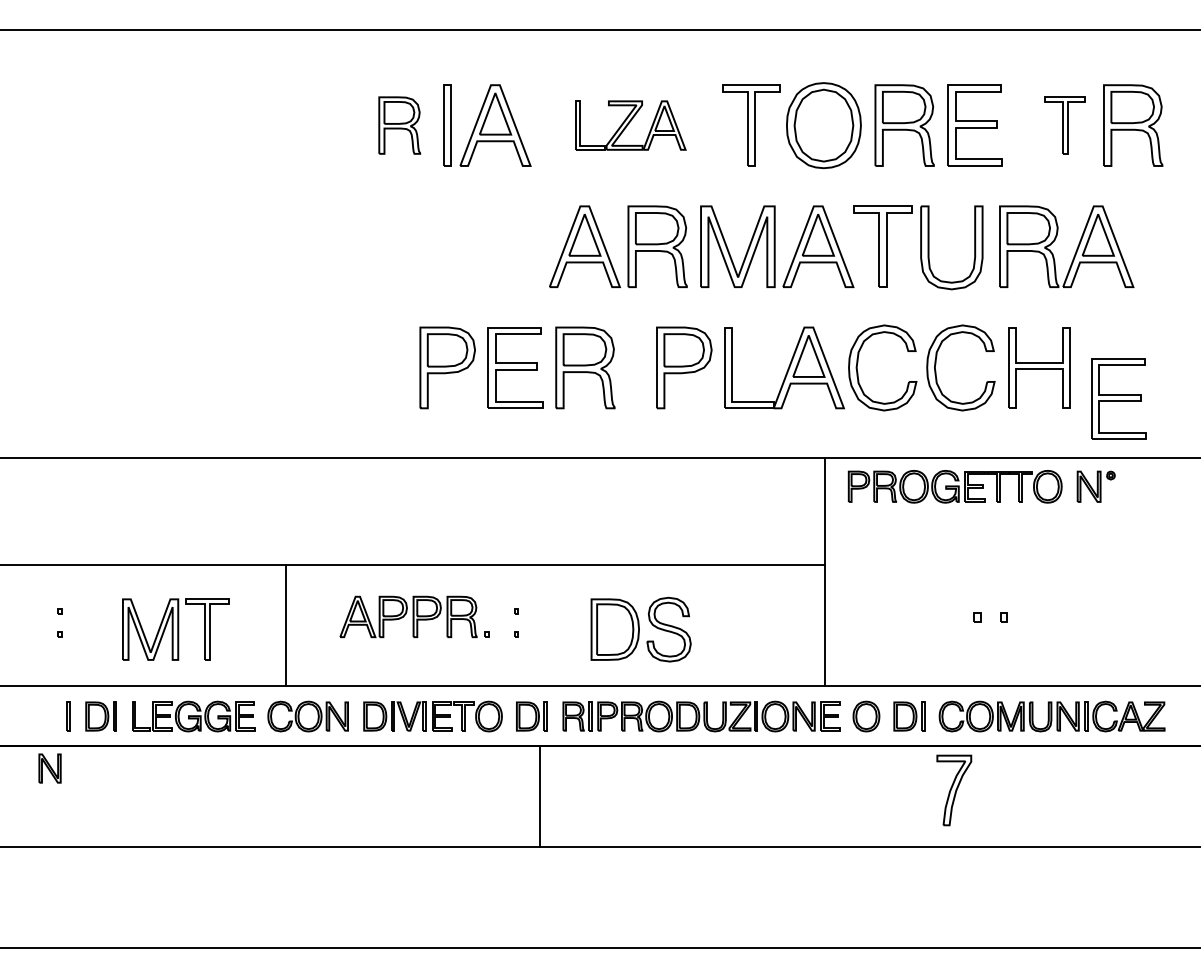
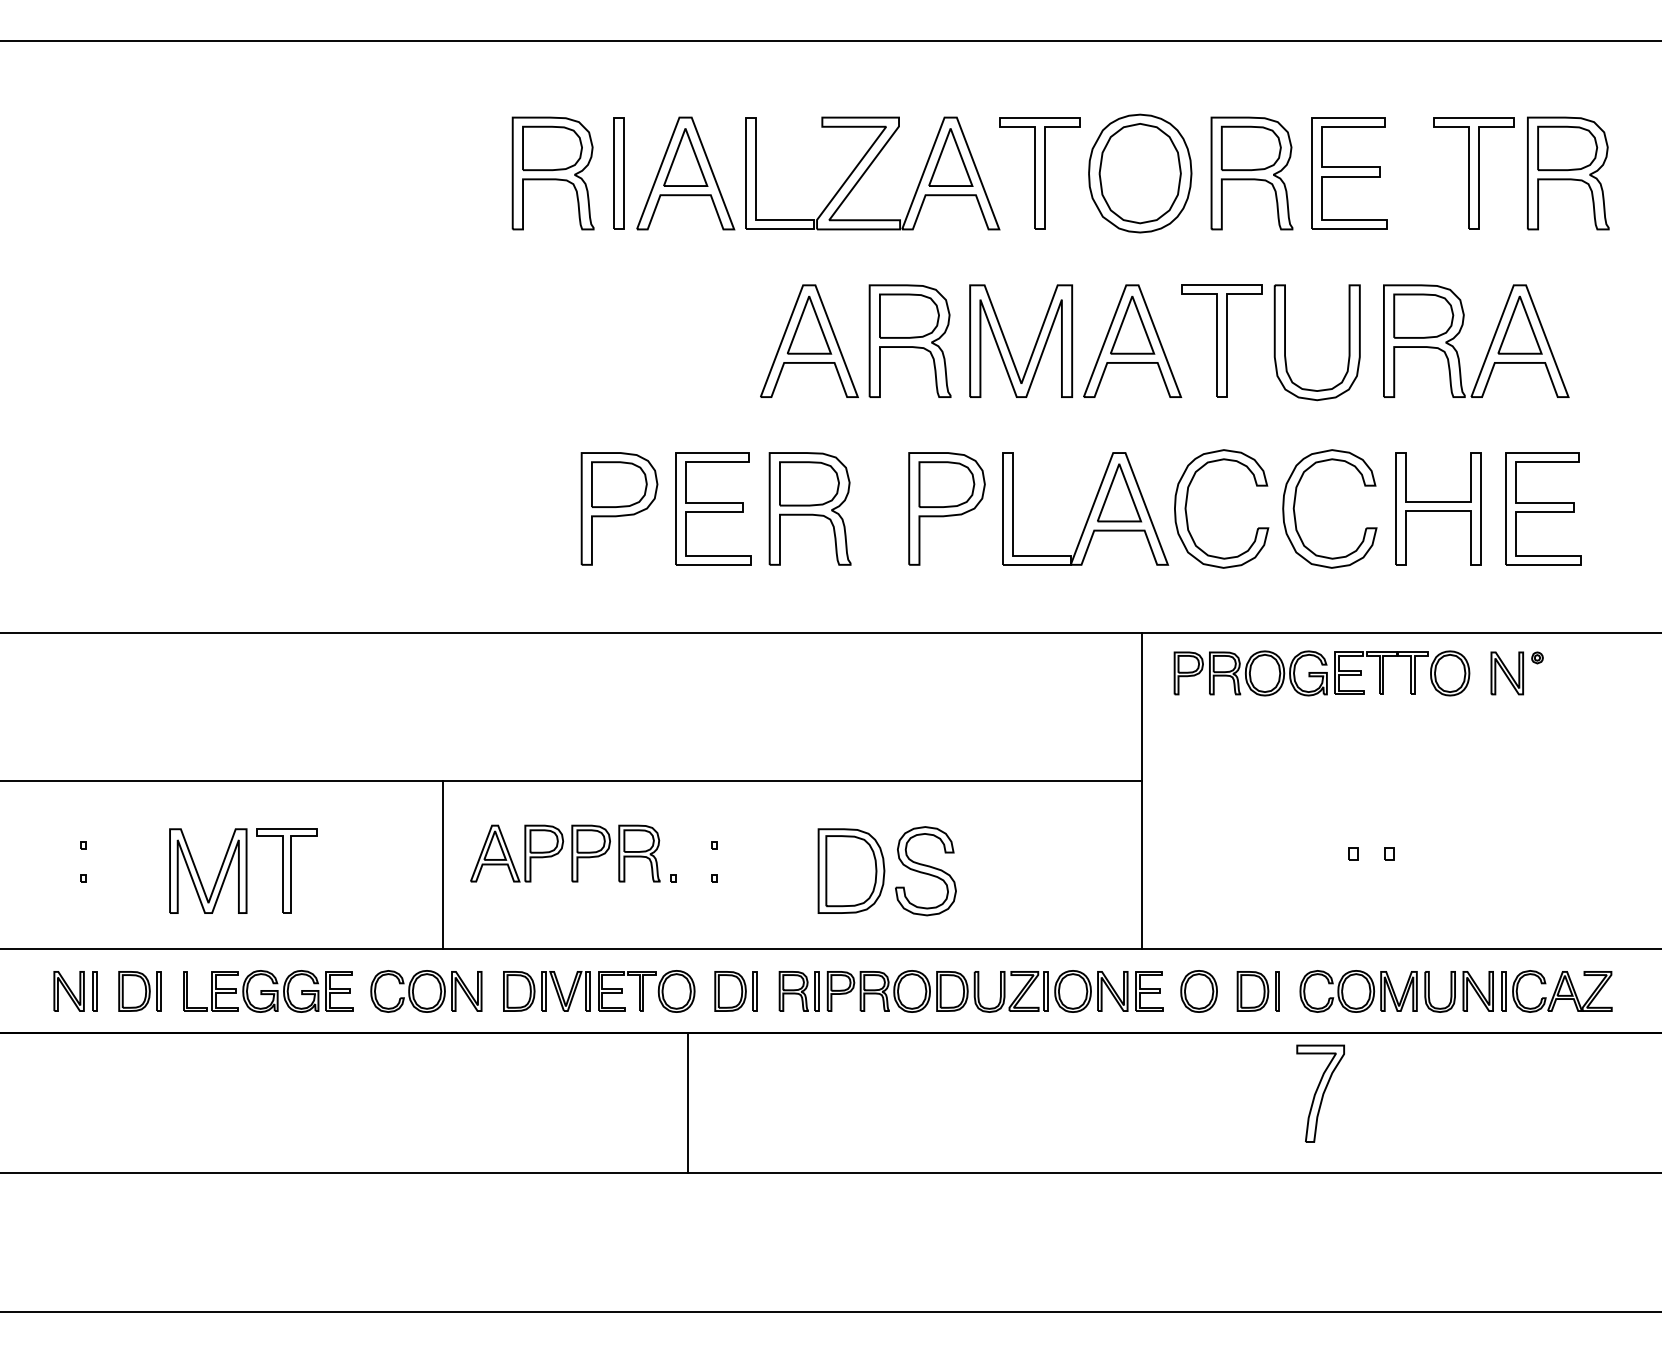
part: (399, 125) -> (552, 173), size x1.43
part: (630, 125) -> (872, 173), size x1.67
part: (1064, 125) -> (1473, 173), size x1.43
part: (1118, 398) -> (1543, 508), moved
line: (285, 625) -> (443, 865), moved
part: (49, 768) -> (68, 991), moved
line: (540, 796) -> (687, 1102), moved

